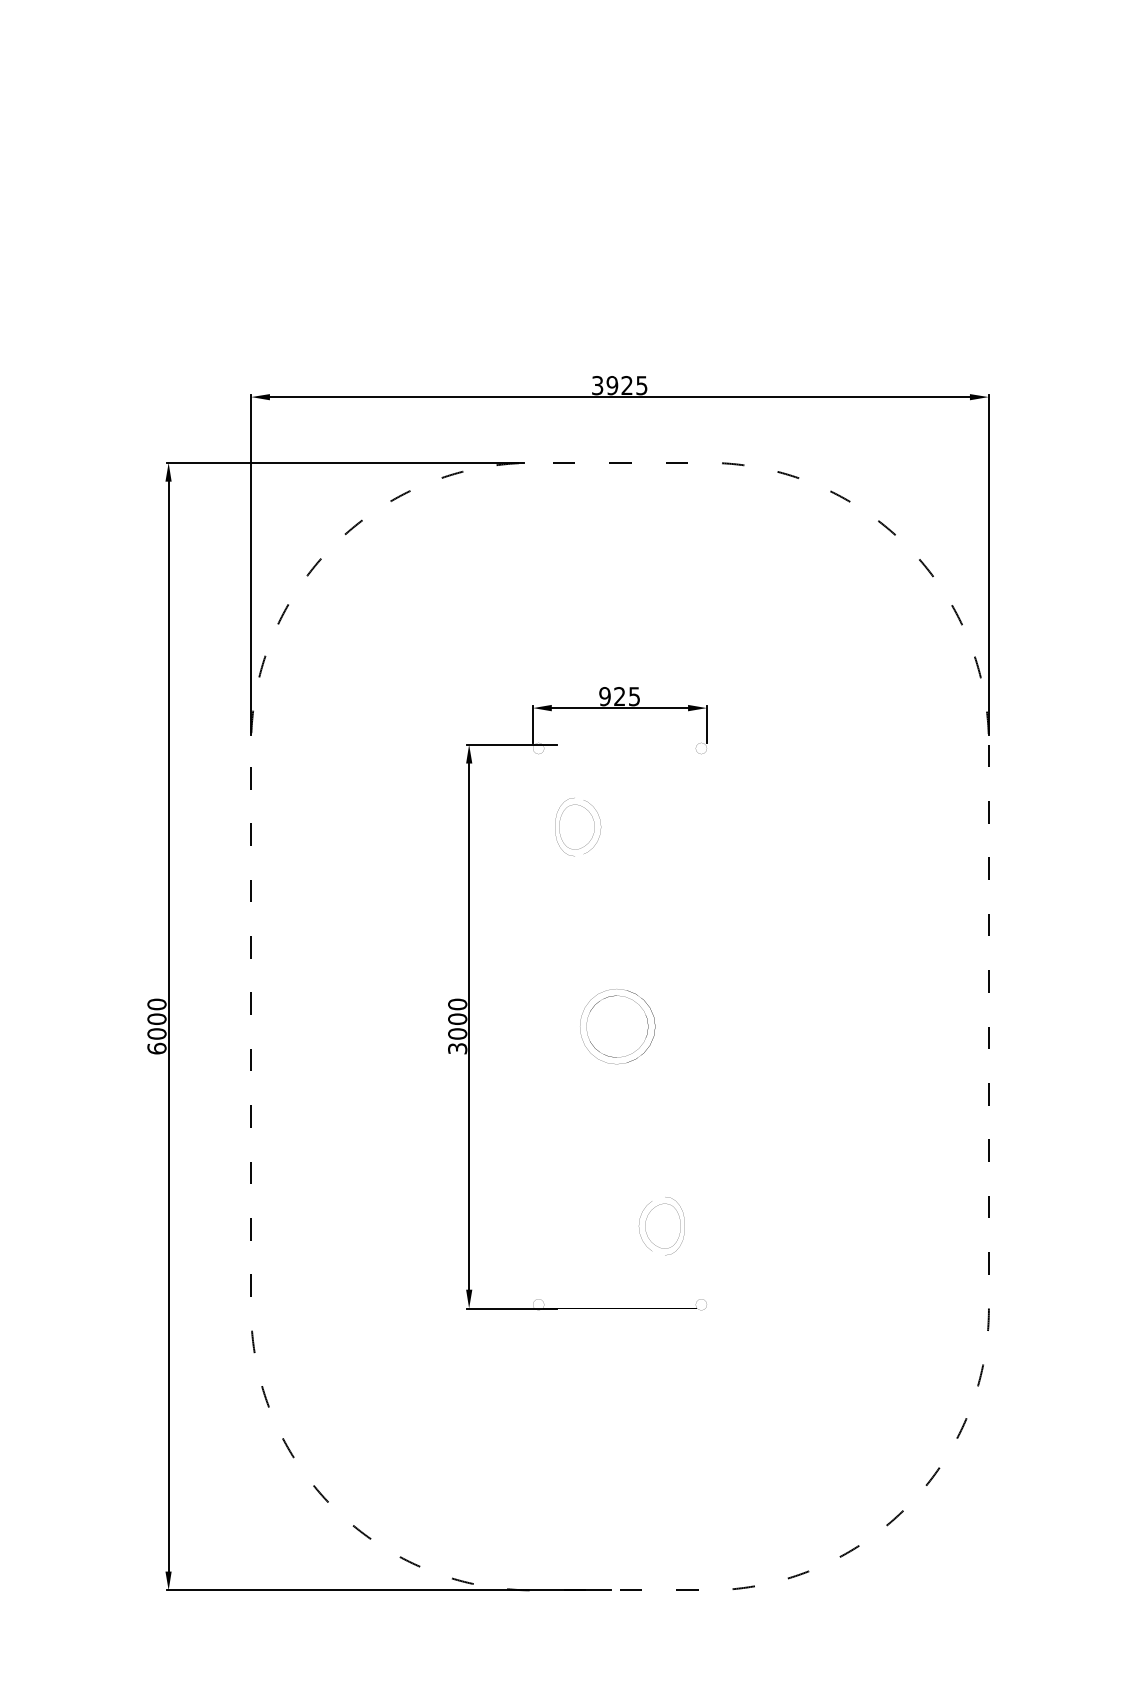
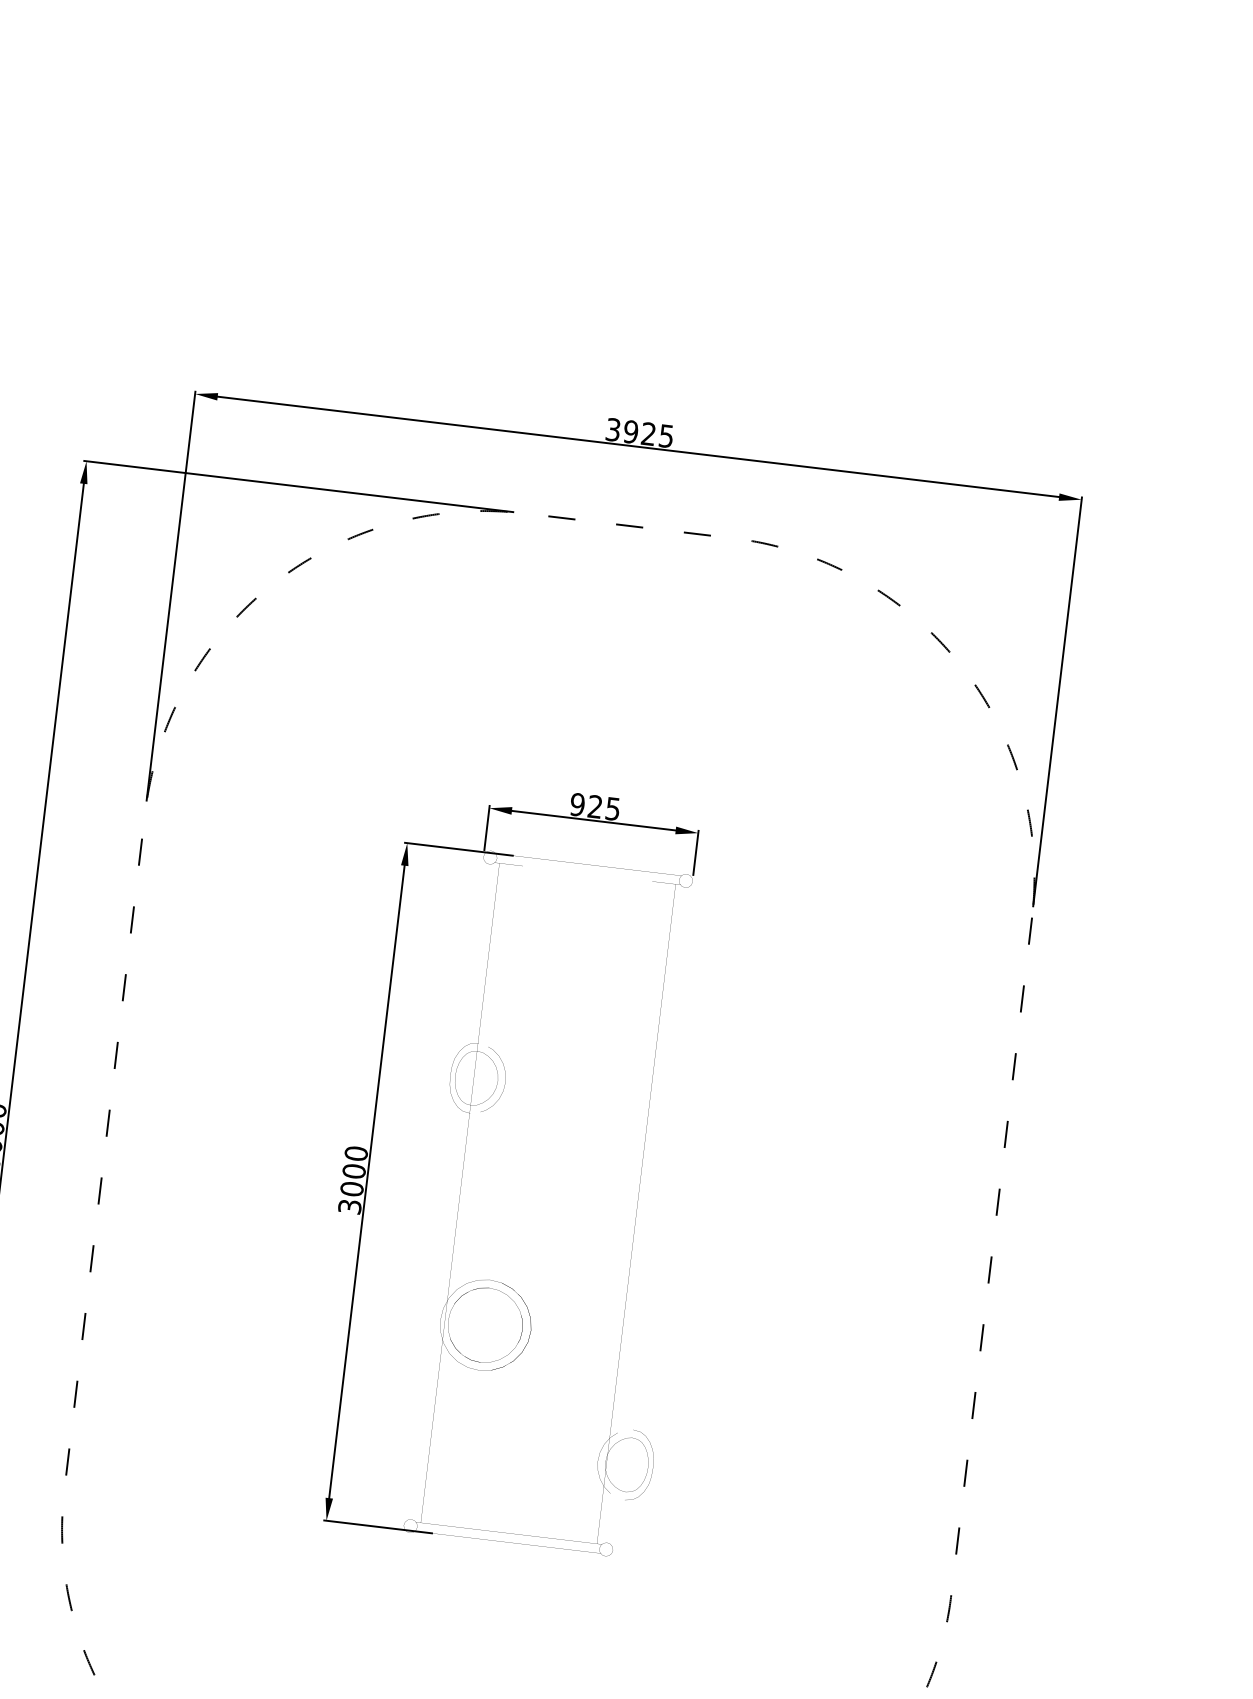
part: (594, 827) -> (497, 1081), moved
part: (635, 1002) -> (510, 1298), moved
part: (645, 1226) -> (605, 1462), moved

